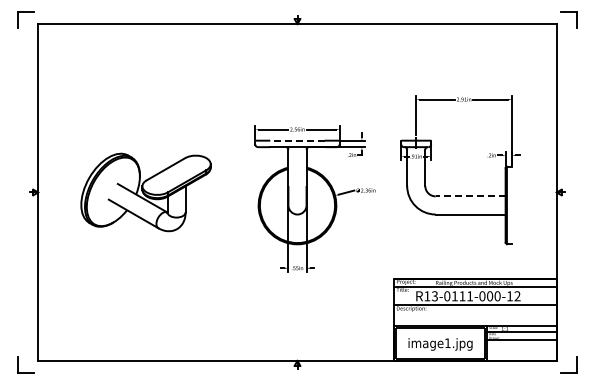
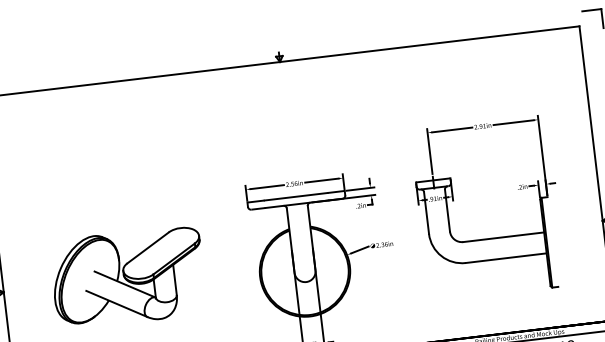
line: (297, 140) -> (296, 196), dashed -> solid
line: (470, 196) -> (503, 237), dashed -> solid

